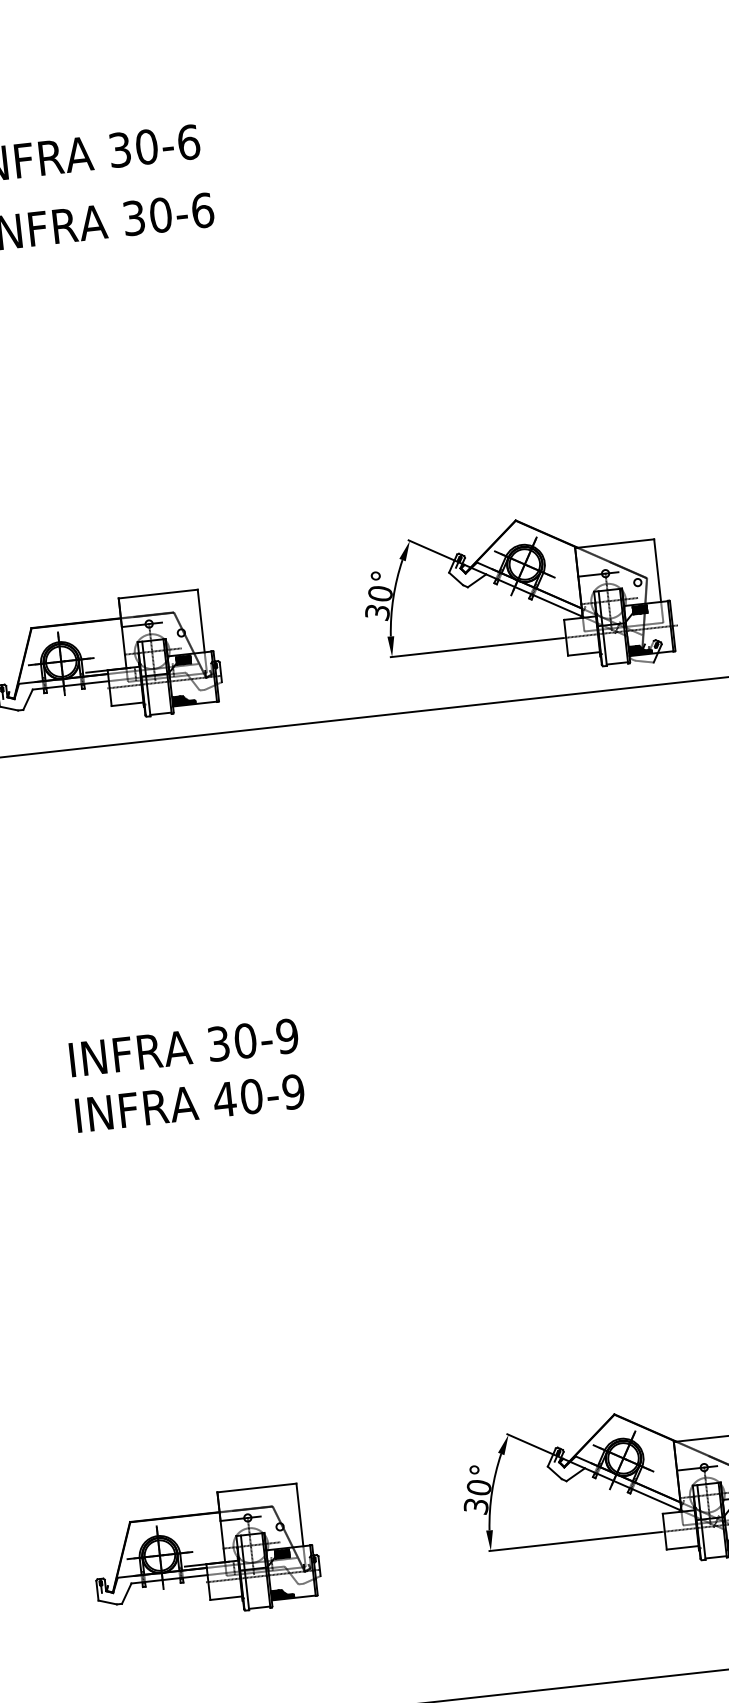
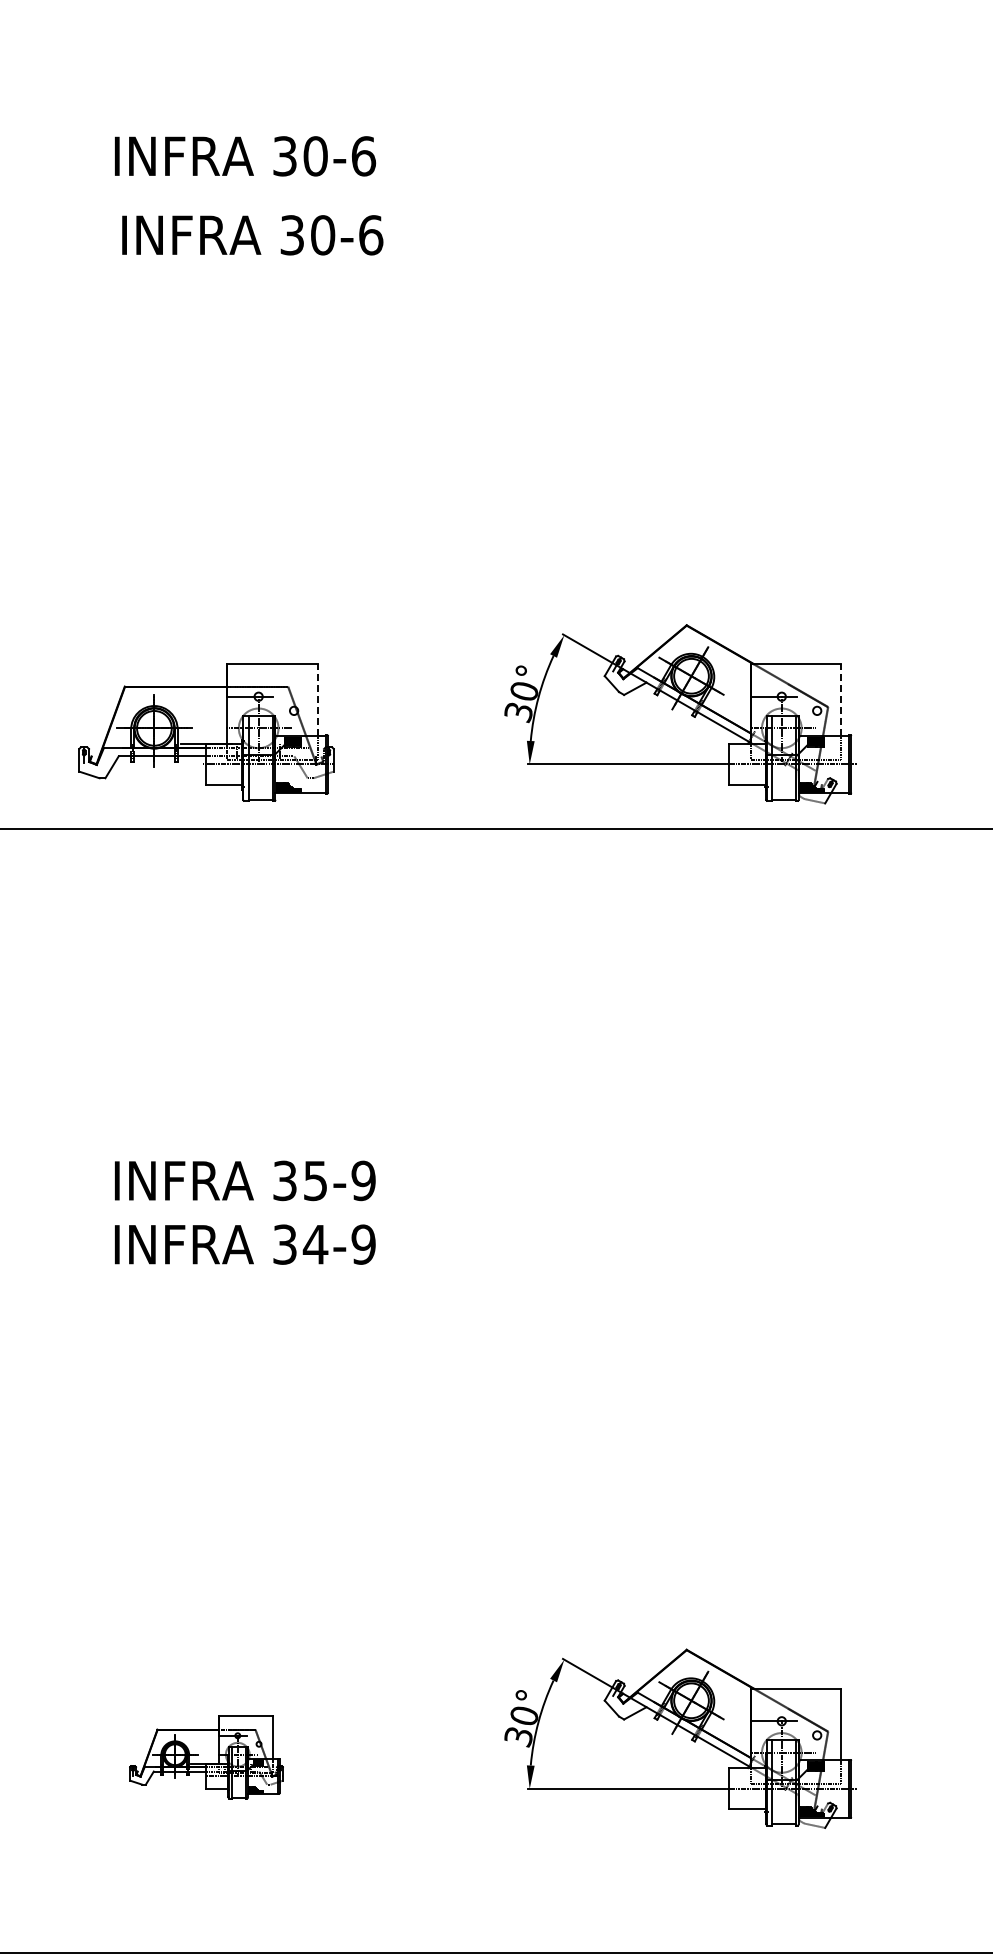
line: (657, 570) -> (841, 699), solid -> dashed
line: (201, 620) -> (318, 699), solid -> dashed
text: (245, 1040) -> (315, 1180), 30-9 -> 35-9
text: (238, 1097) -> (300, 1244), 40-9 -> 34-9
part: (205, 1554) -> (206, 1757), size x0.6

